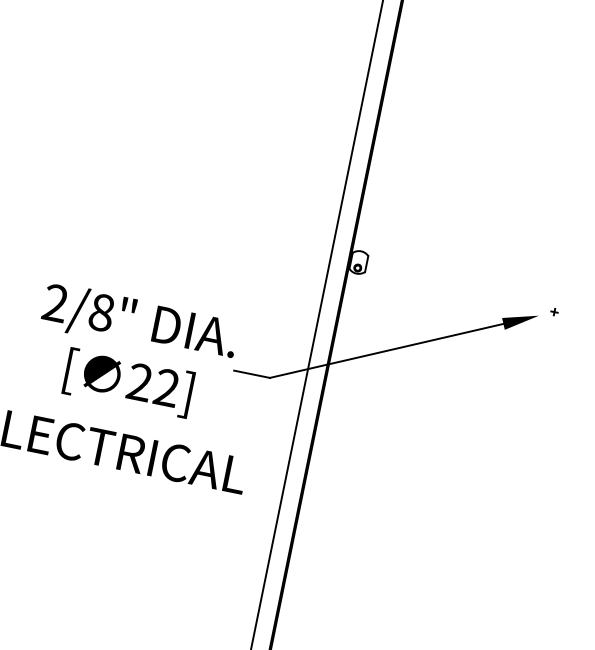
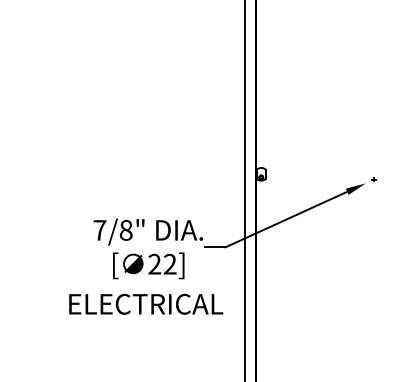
text: (55, 301) -> (99, 229), 2/8" -> 7/8"

